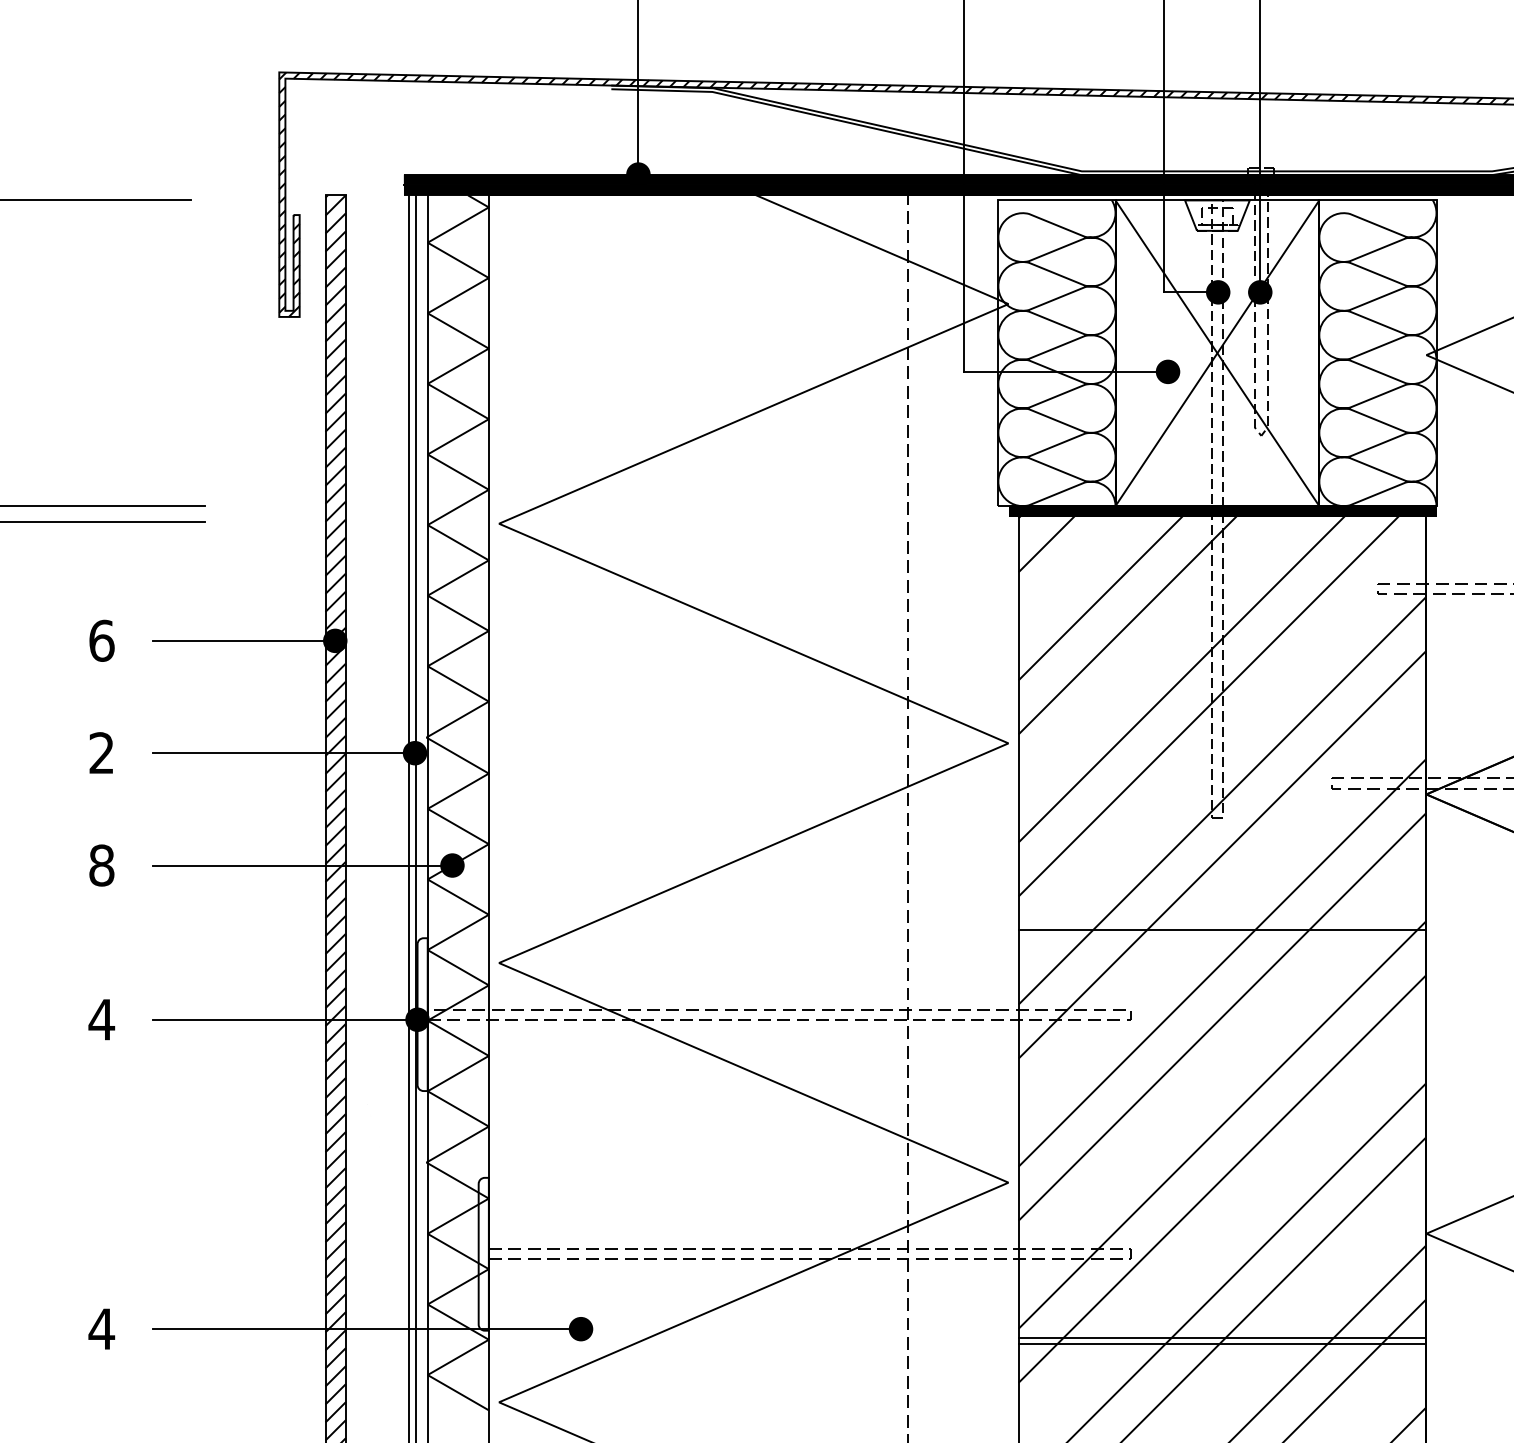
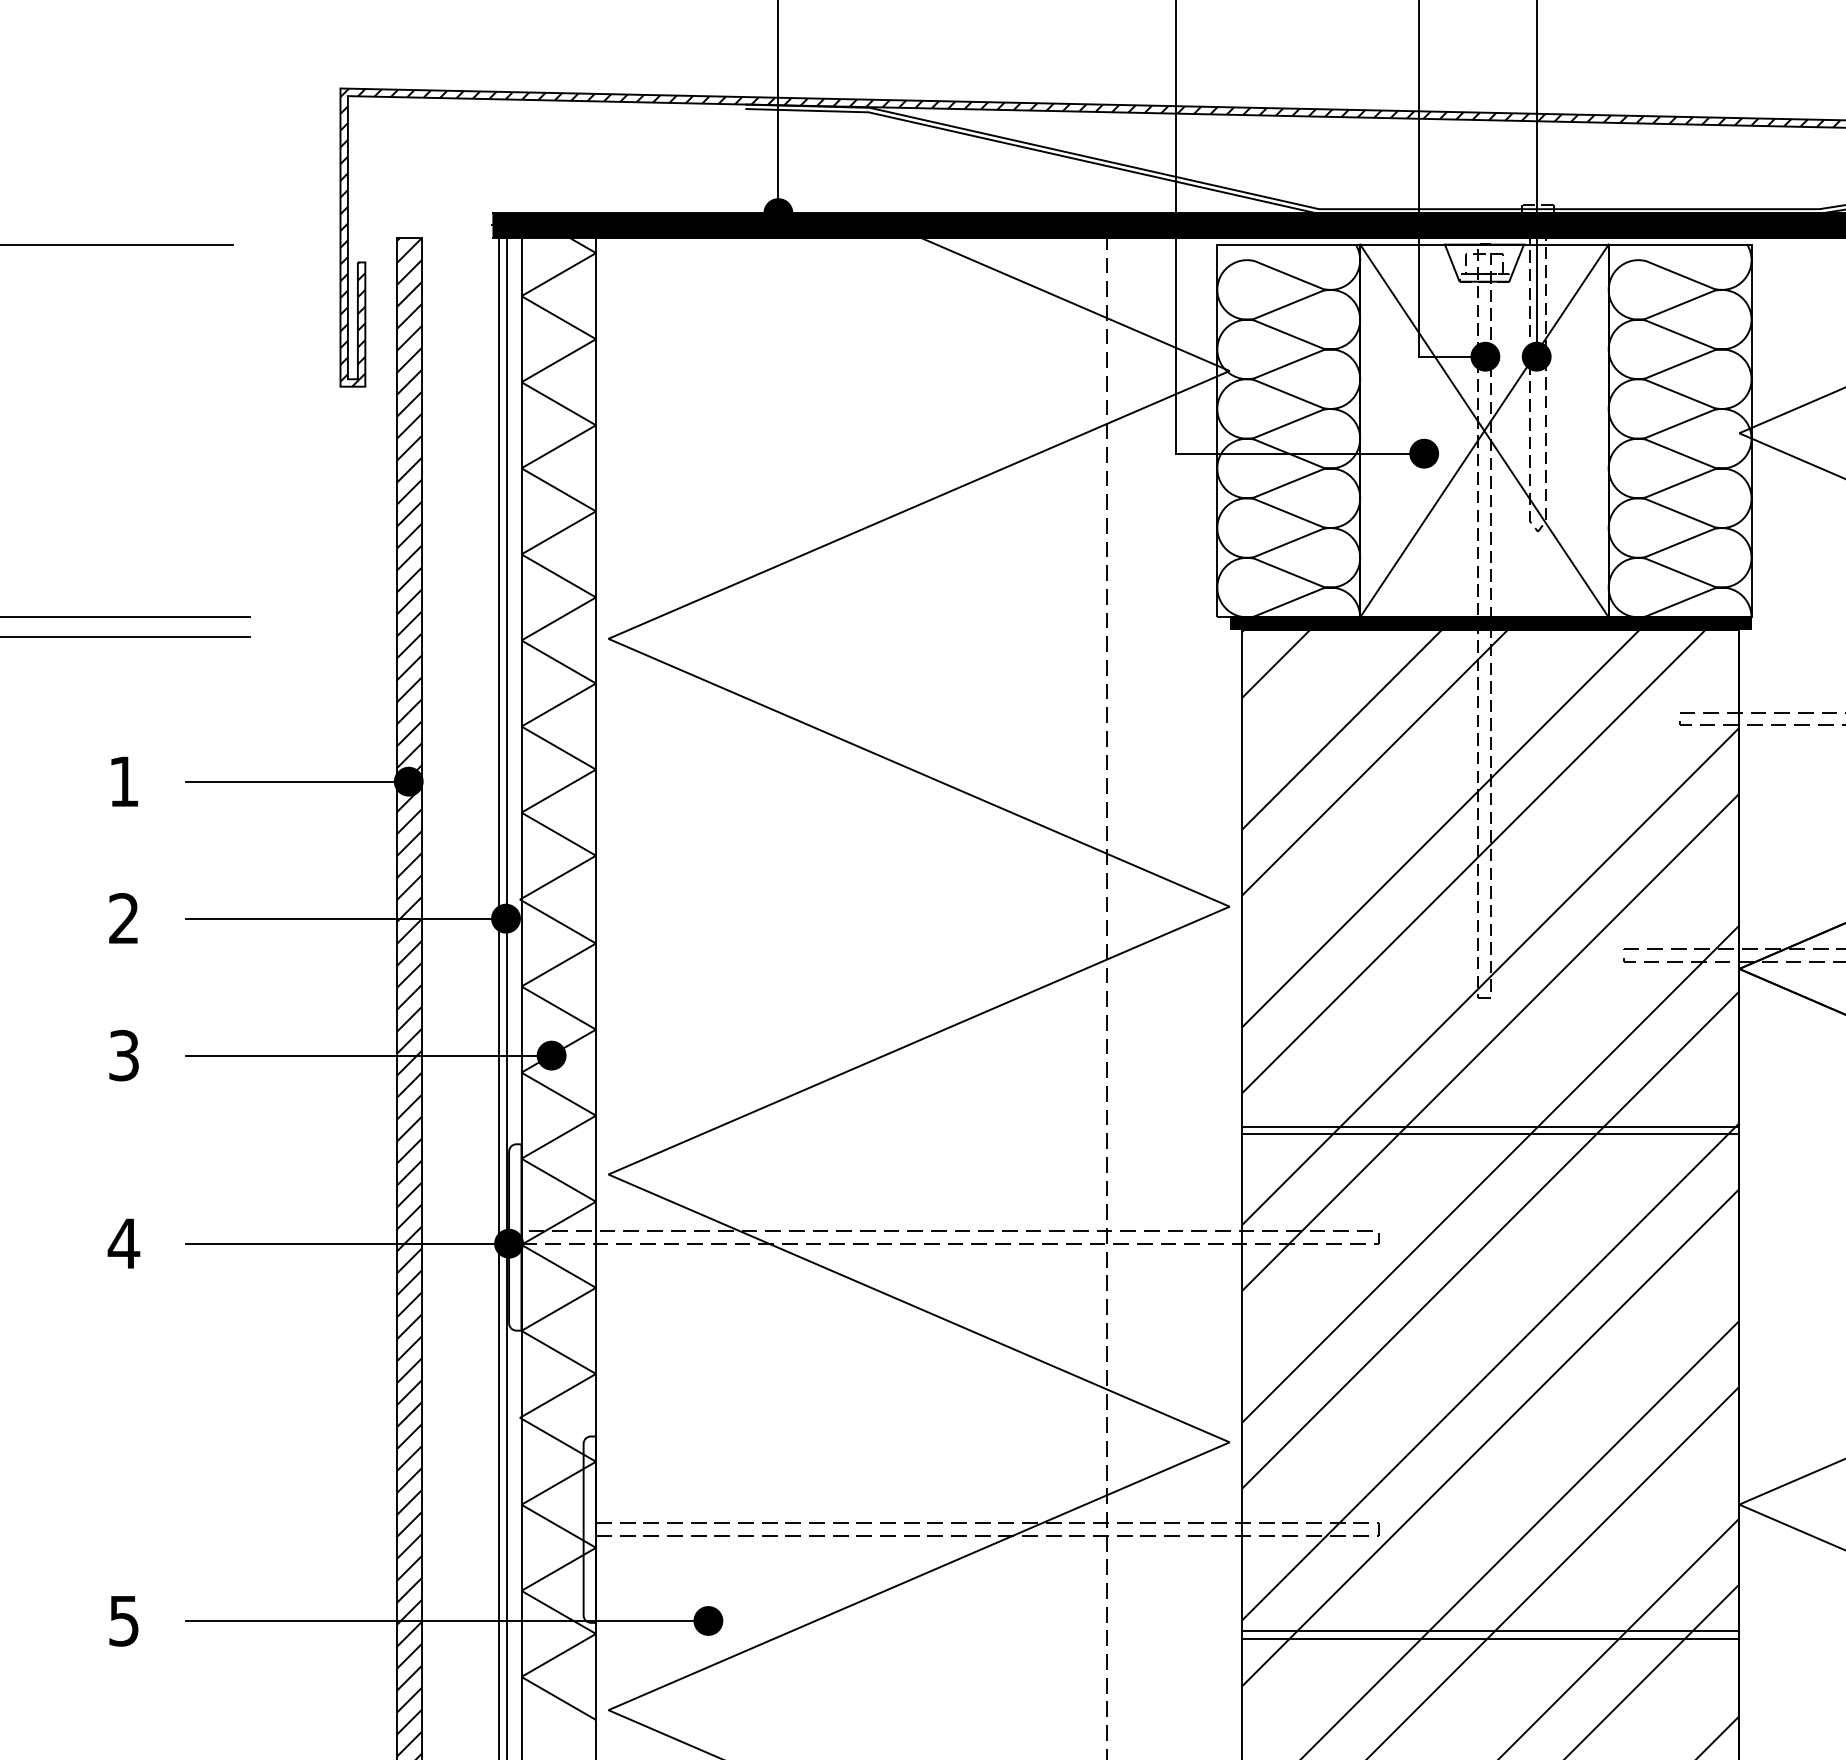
text: (101, 640) -> (123, 781), 6 -> 1
text: (101, 865) -> (123, 1055), 8 -> 3
line: (1222, 923) -> (1490, 1126), added
text: (101, 1329) -> (123, 1621), 4 -> 5

